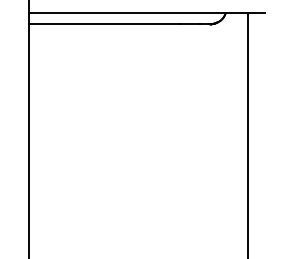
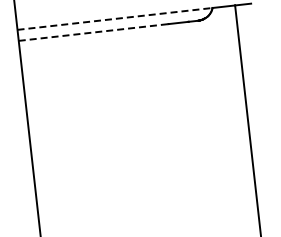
line: (128, 13) -> (115, 19), solid -> dashed
line: (105, 24) -> (94, 32), solid -> dashed

